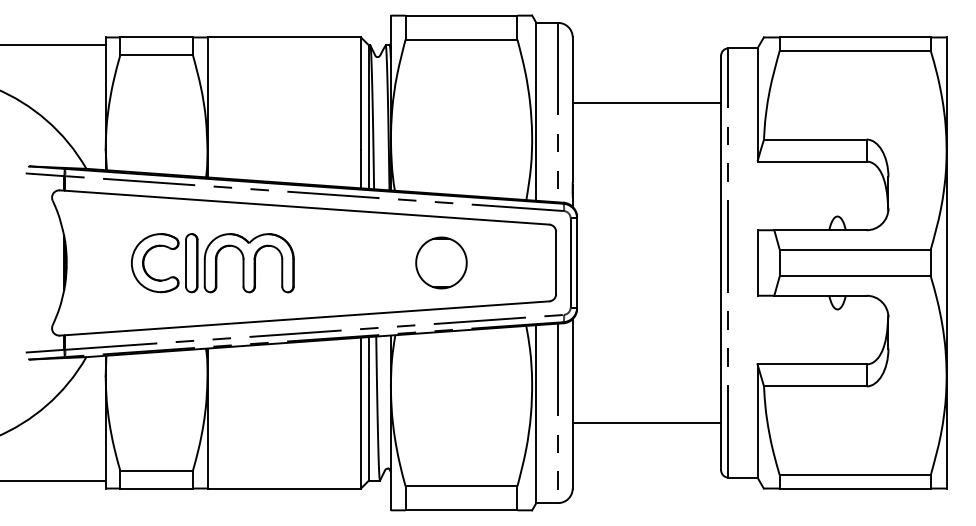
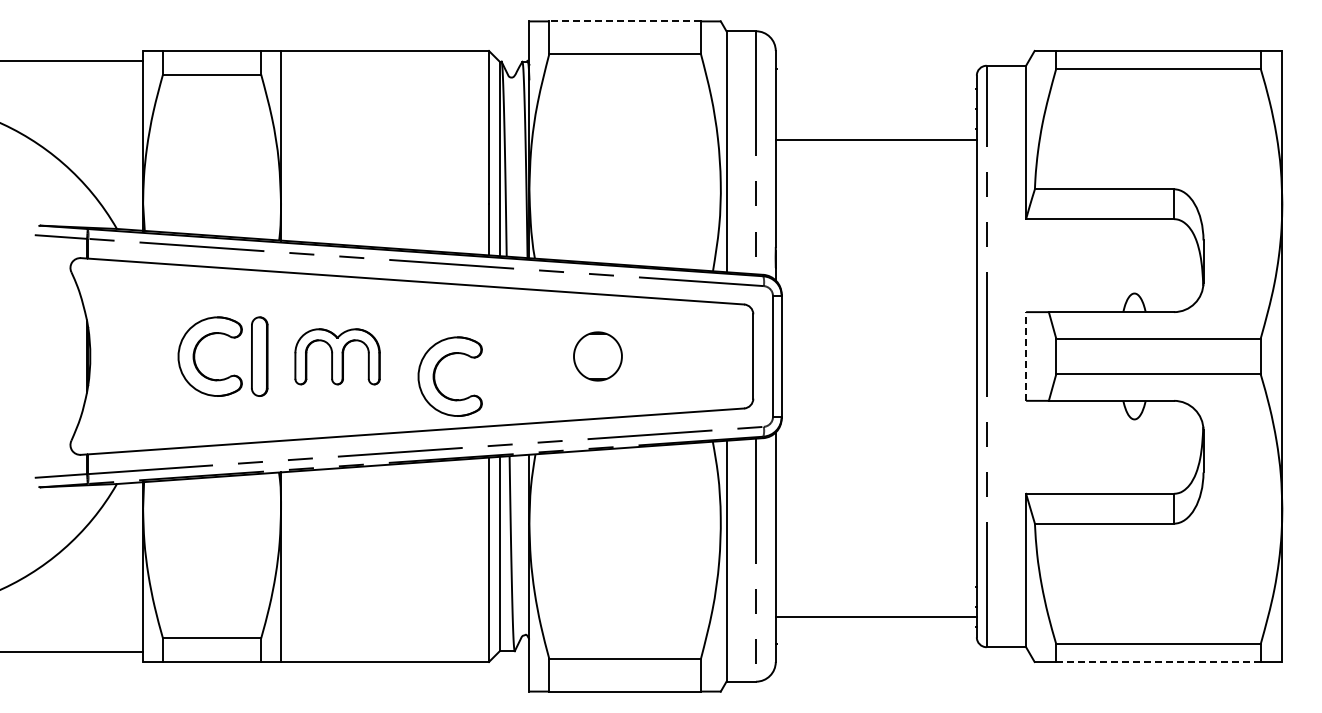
line: (461, 15) -> (625, 21), solid -> dashed
part: (249, 263) -> (337, 356), size x0.7
part: (441, 263) -> (597, 356), size x0.7
line: (757, 263) -> (1026, 356), solid -> dashed
part: (321, 277) -> (435, 376), added
line: (646, 423) -> (875, 617), moved
line: (855, 488) -> (1158, 662), solid -> dashed

